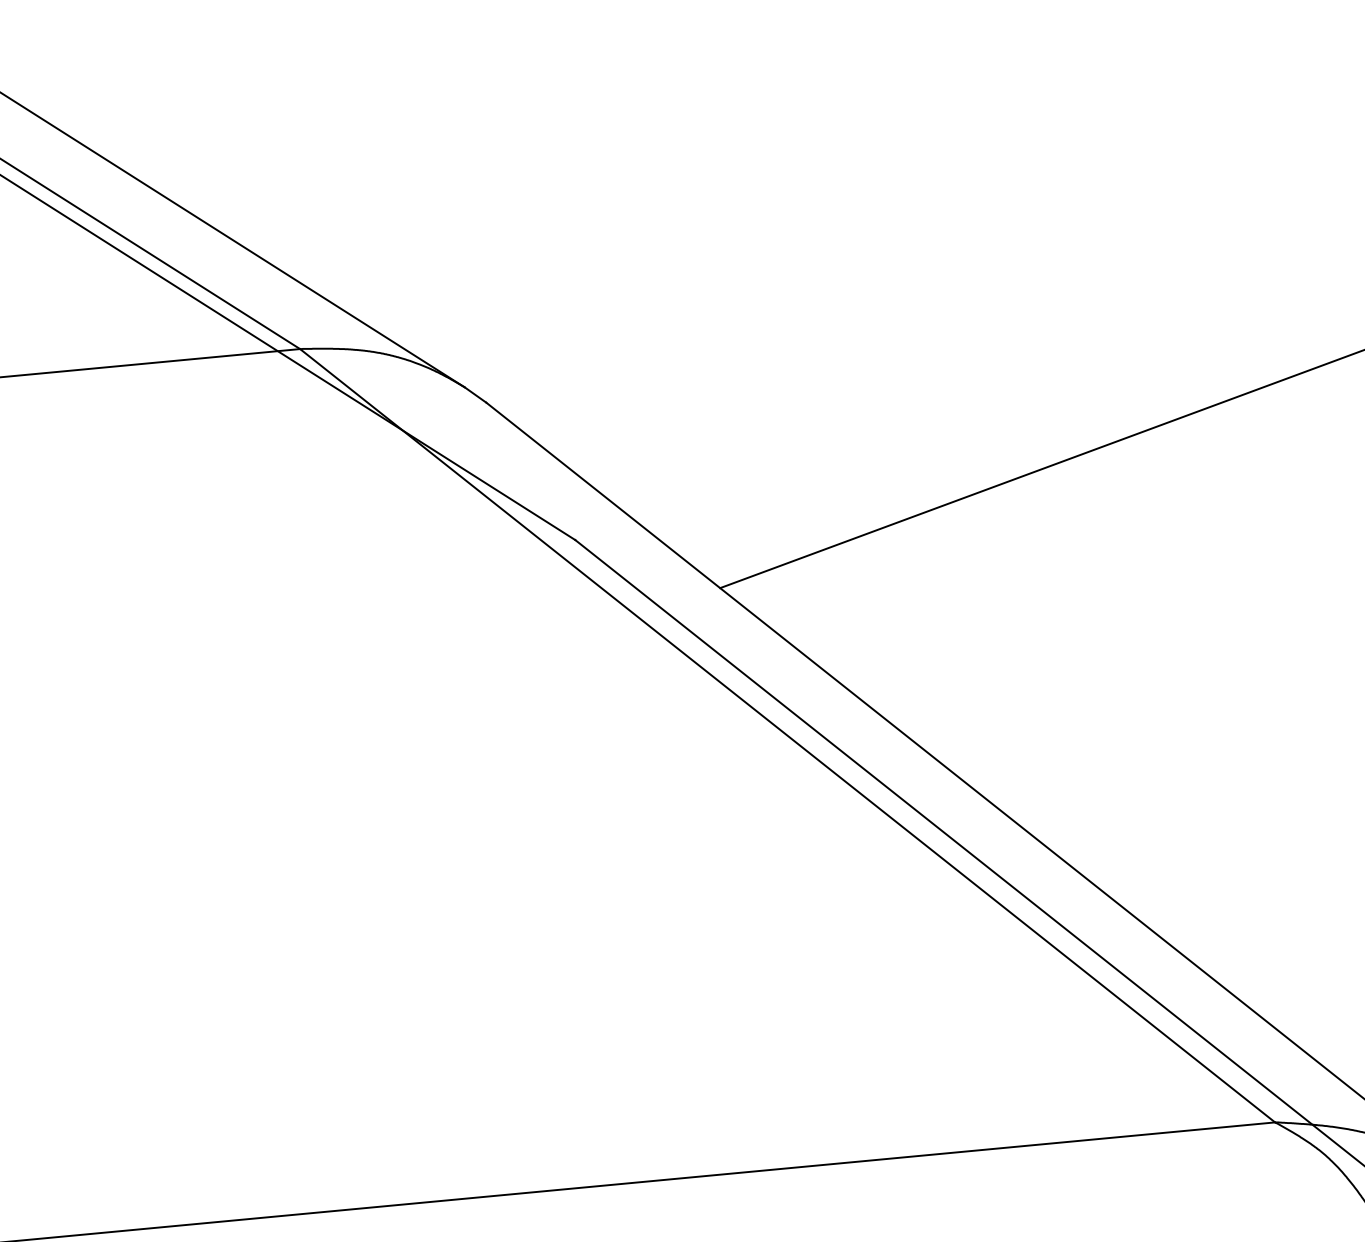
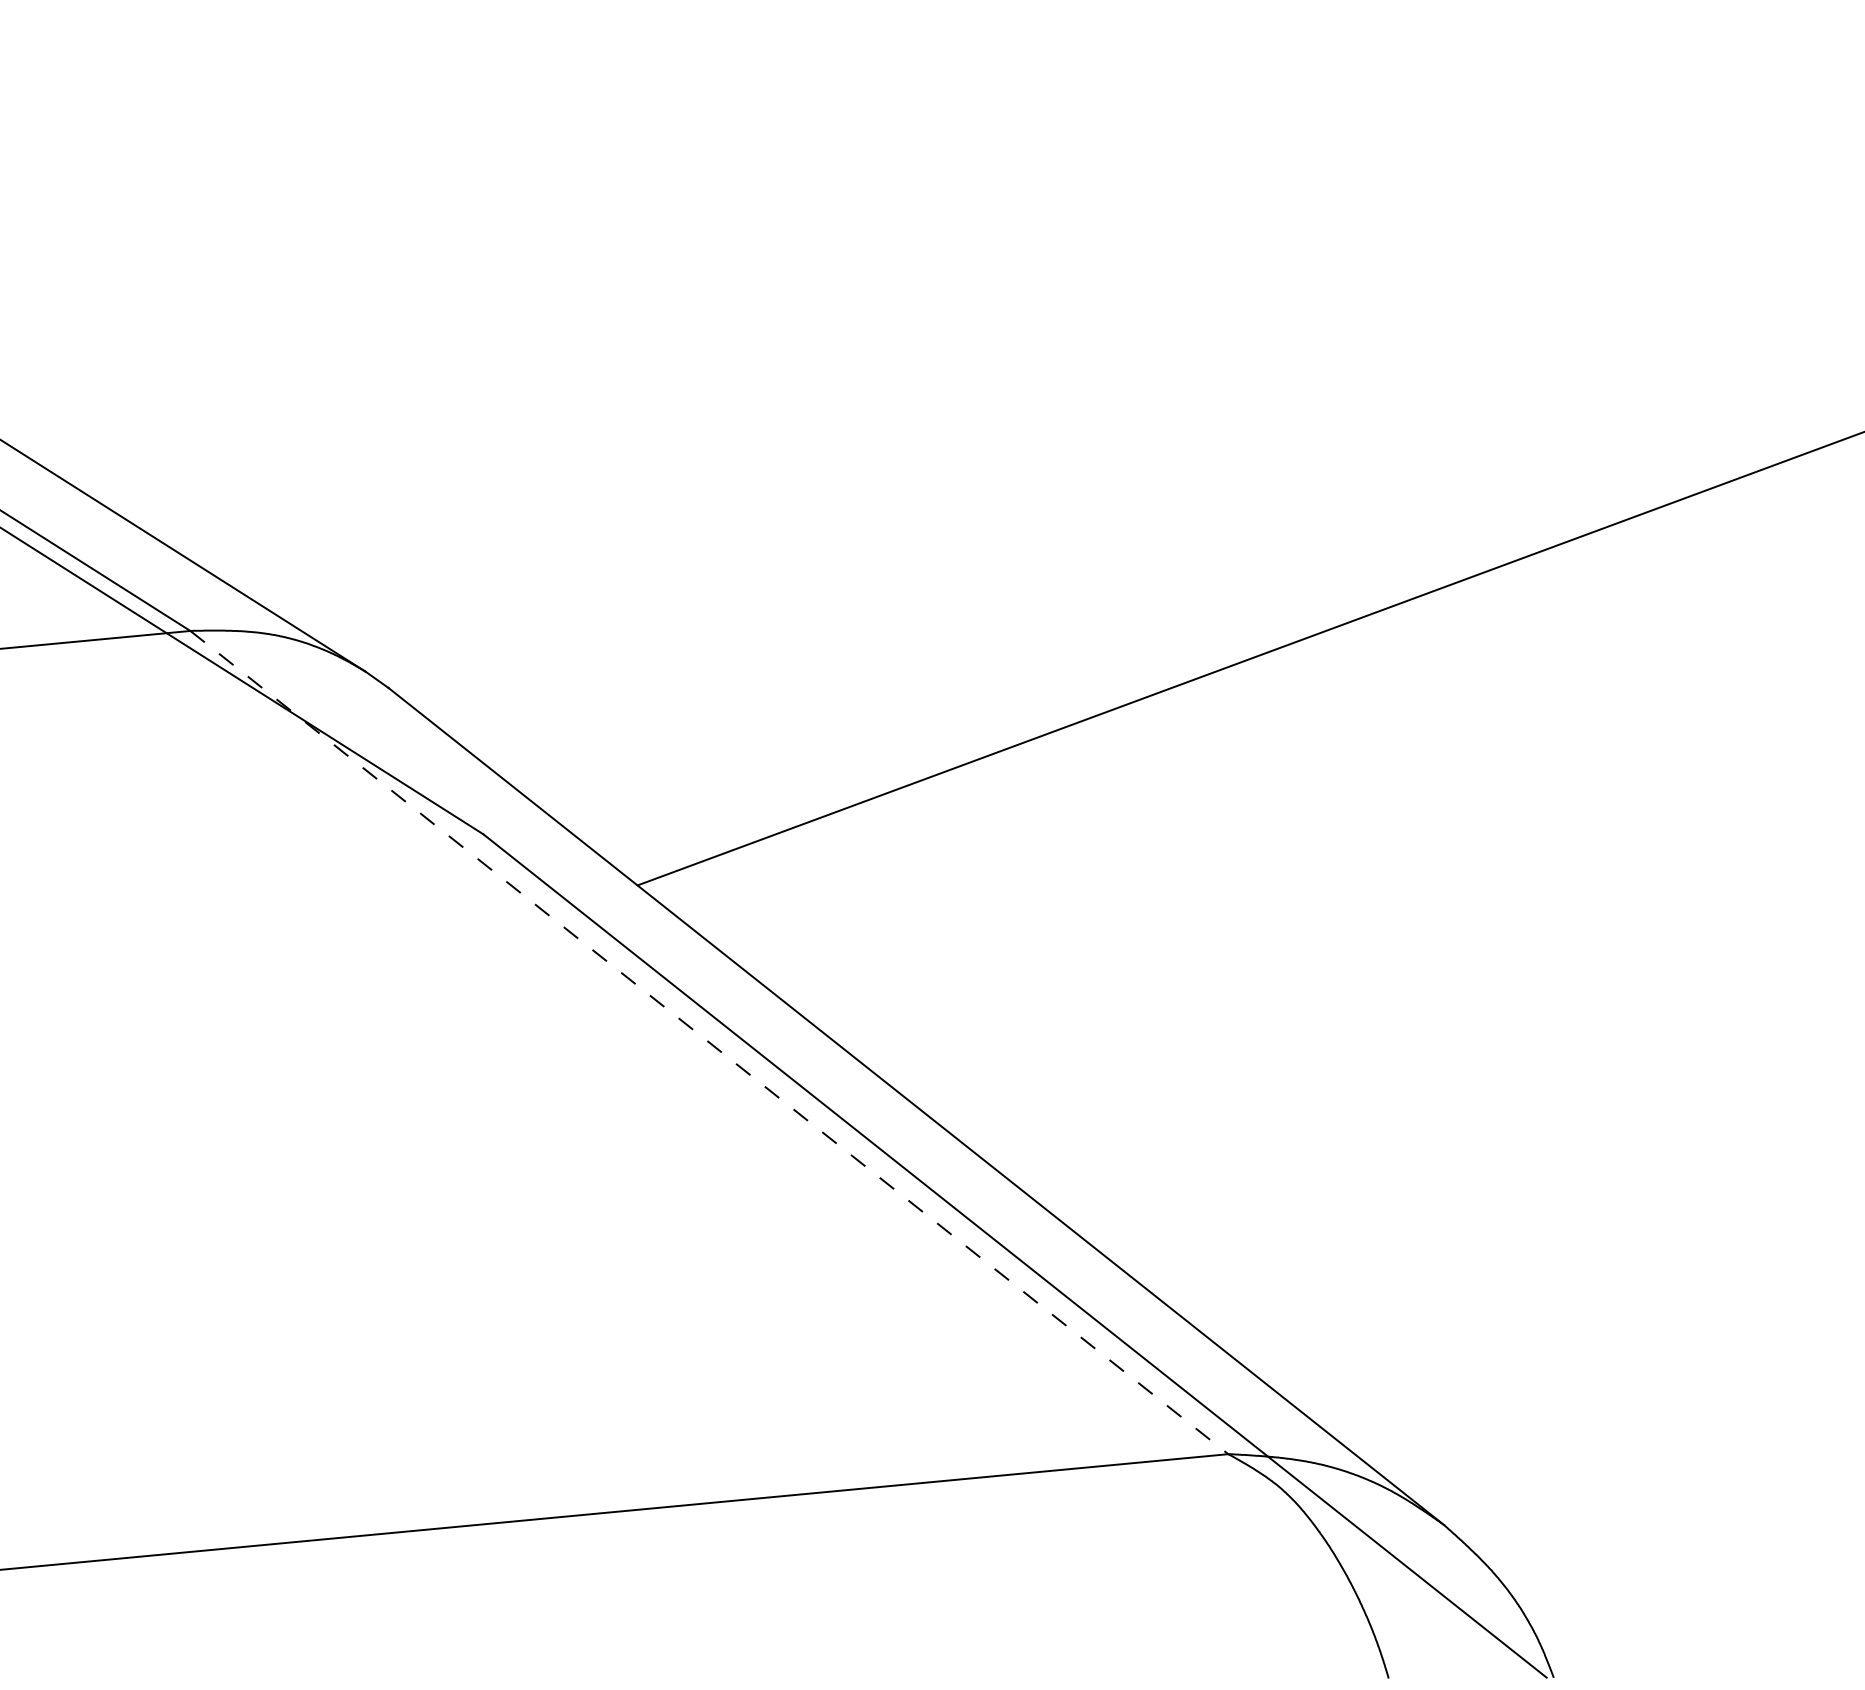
line: (787, 735) -> (709, 1042), solid -> dashed

